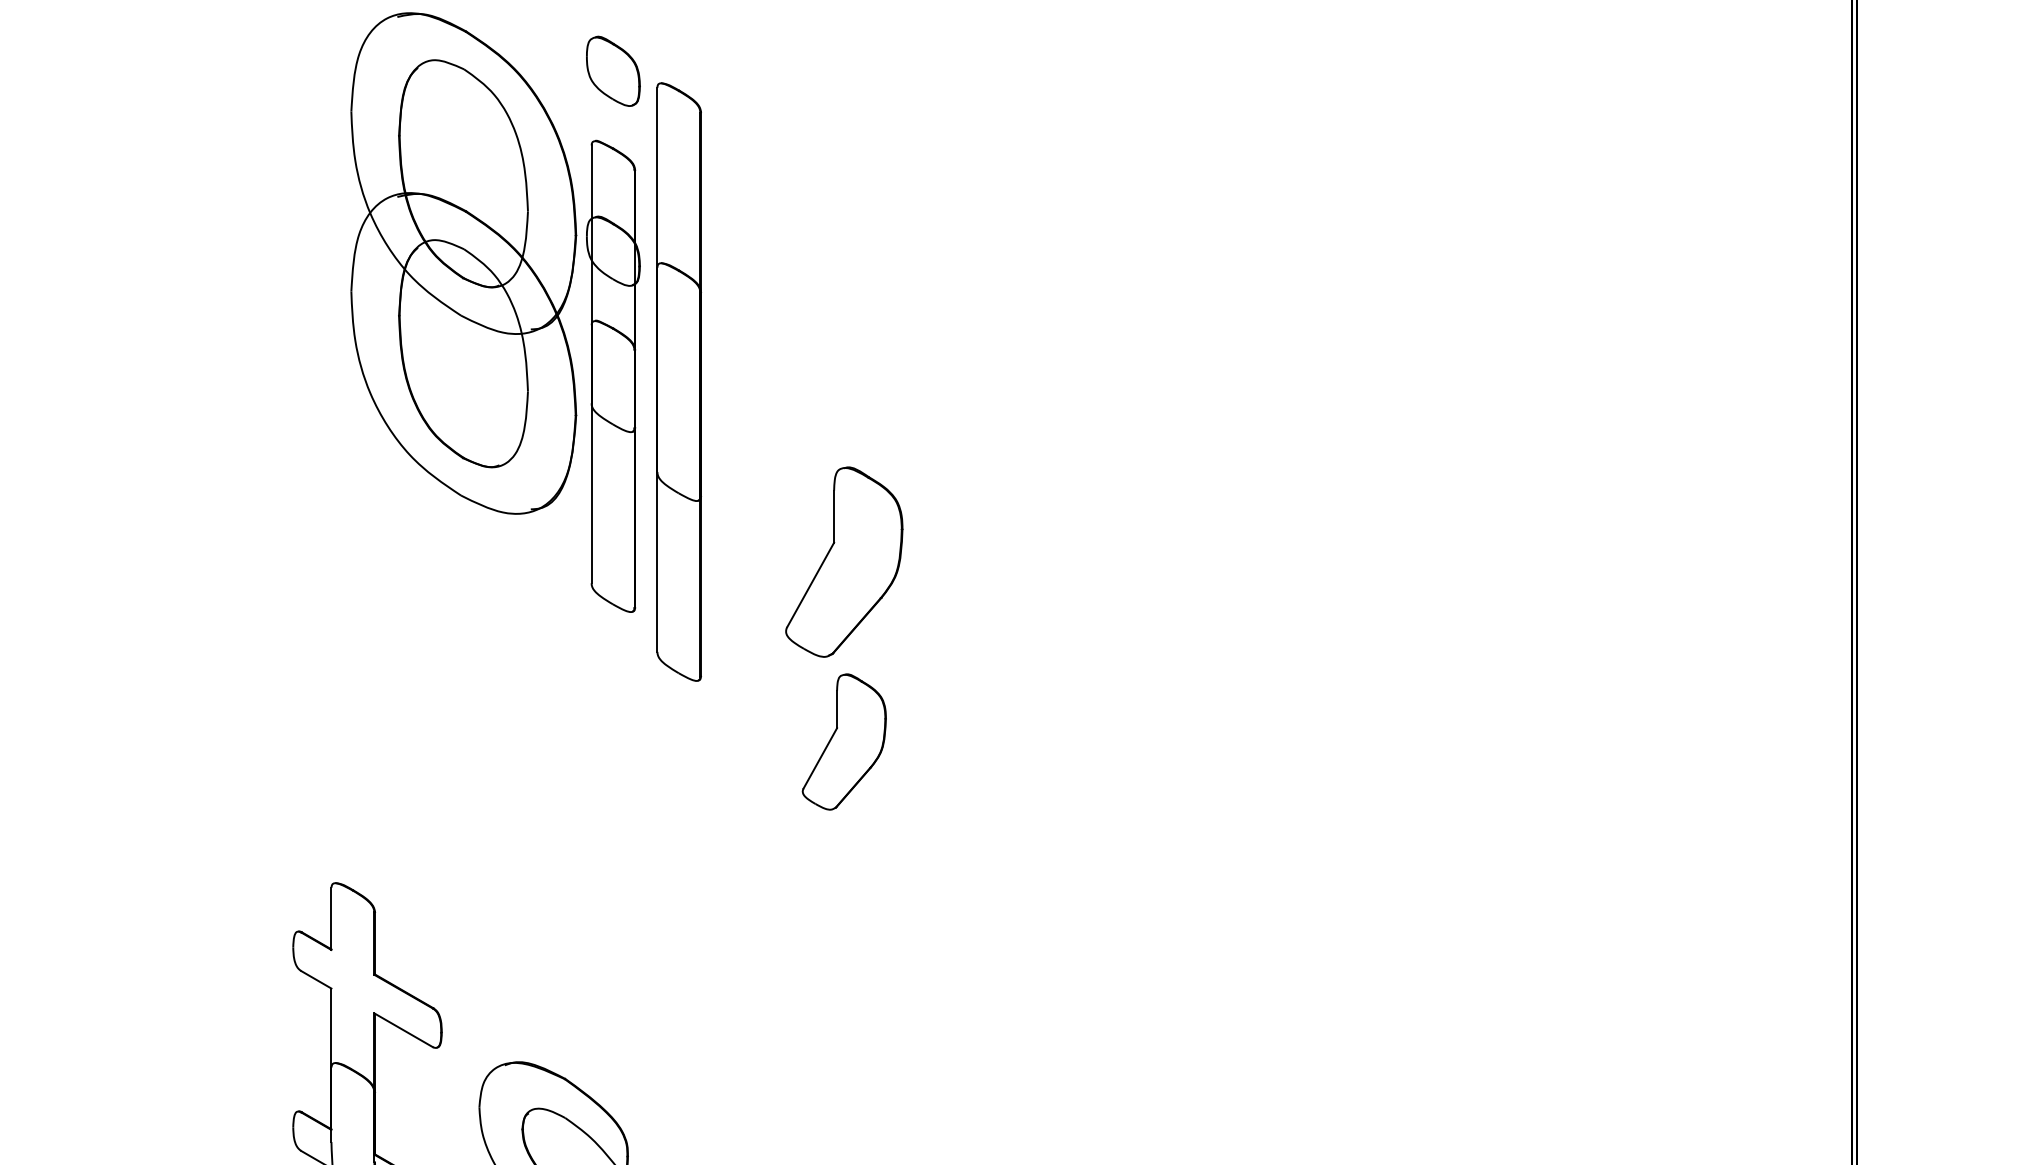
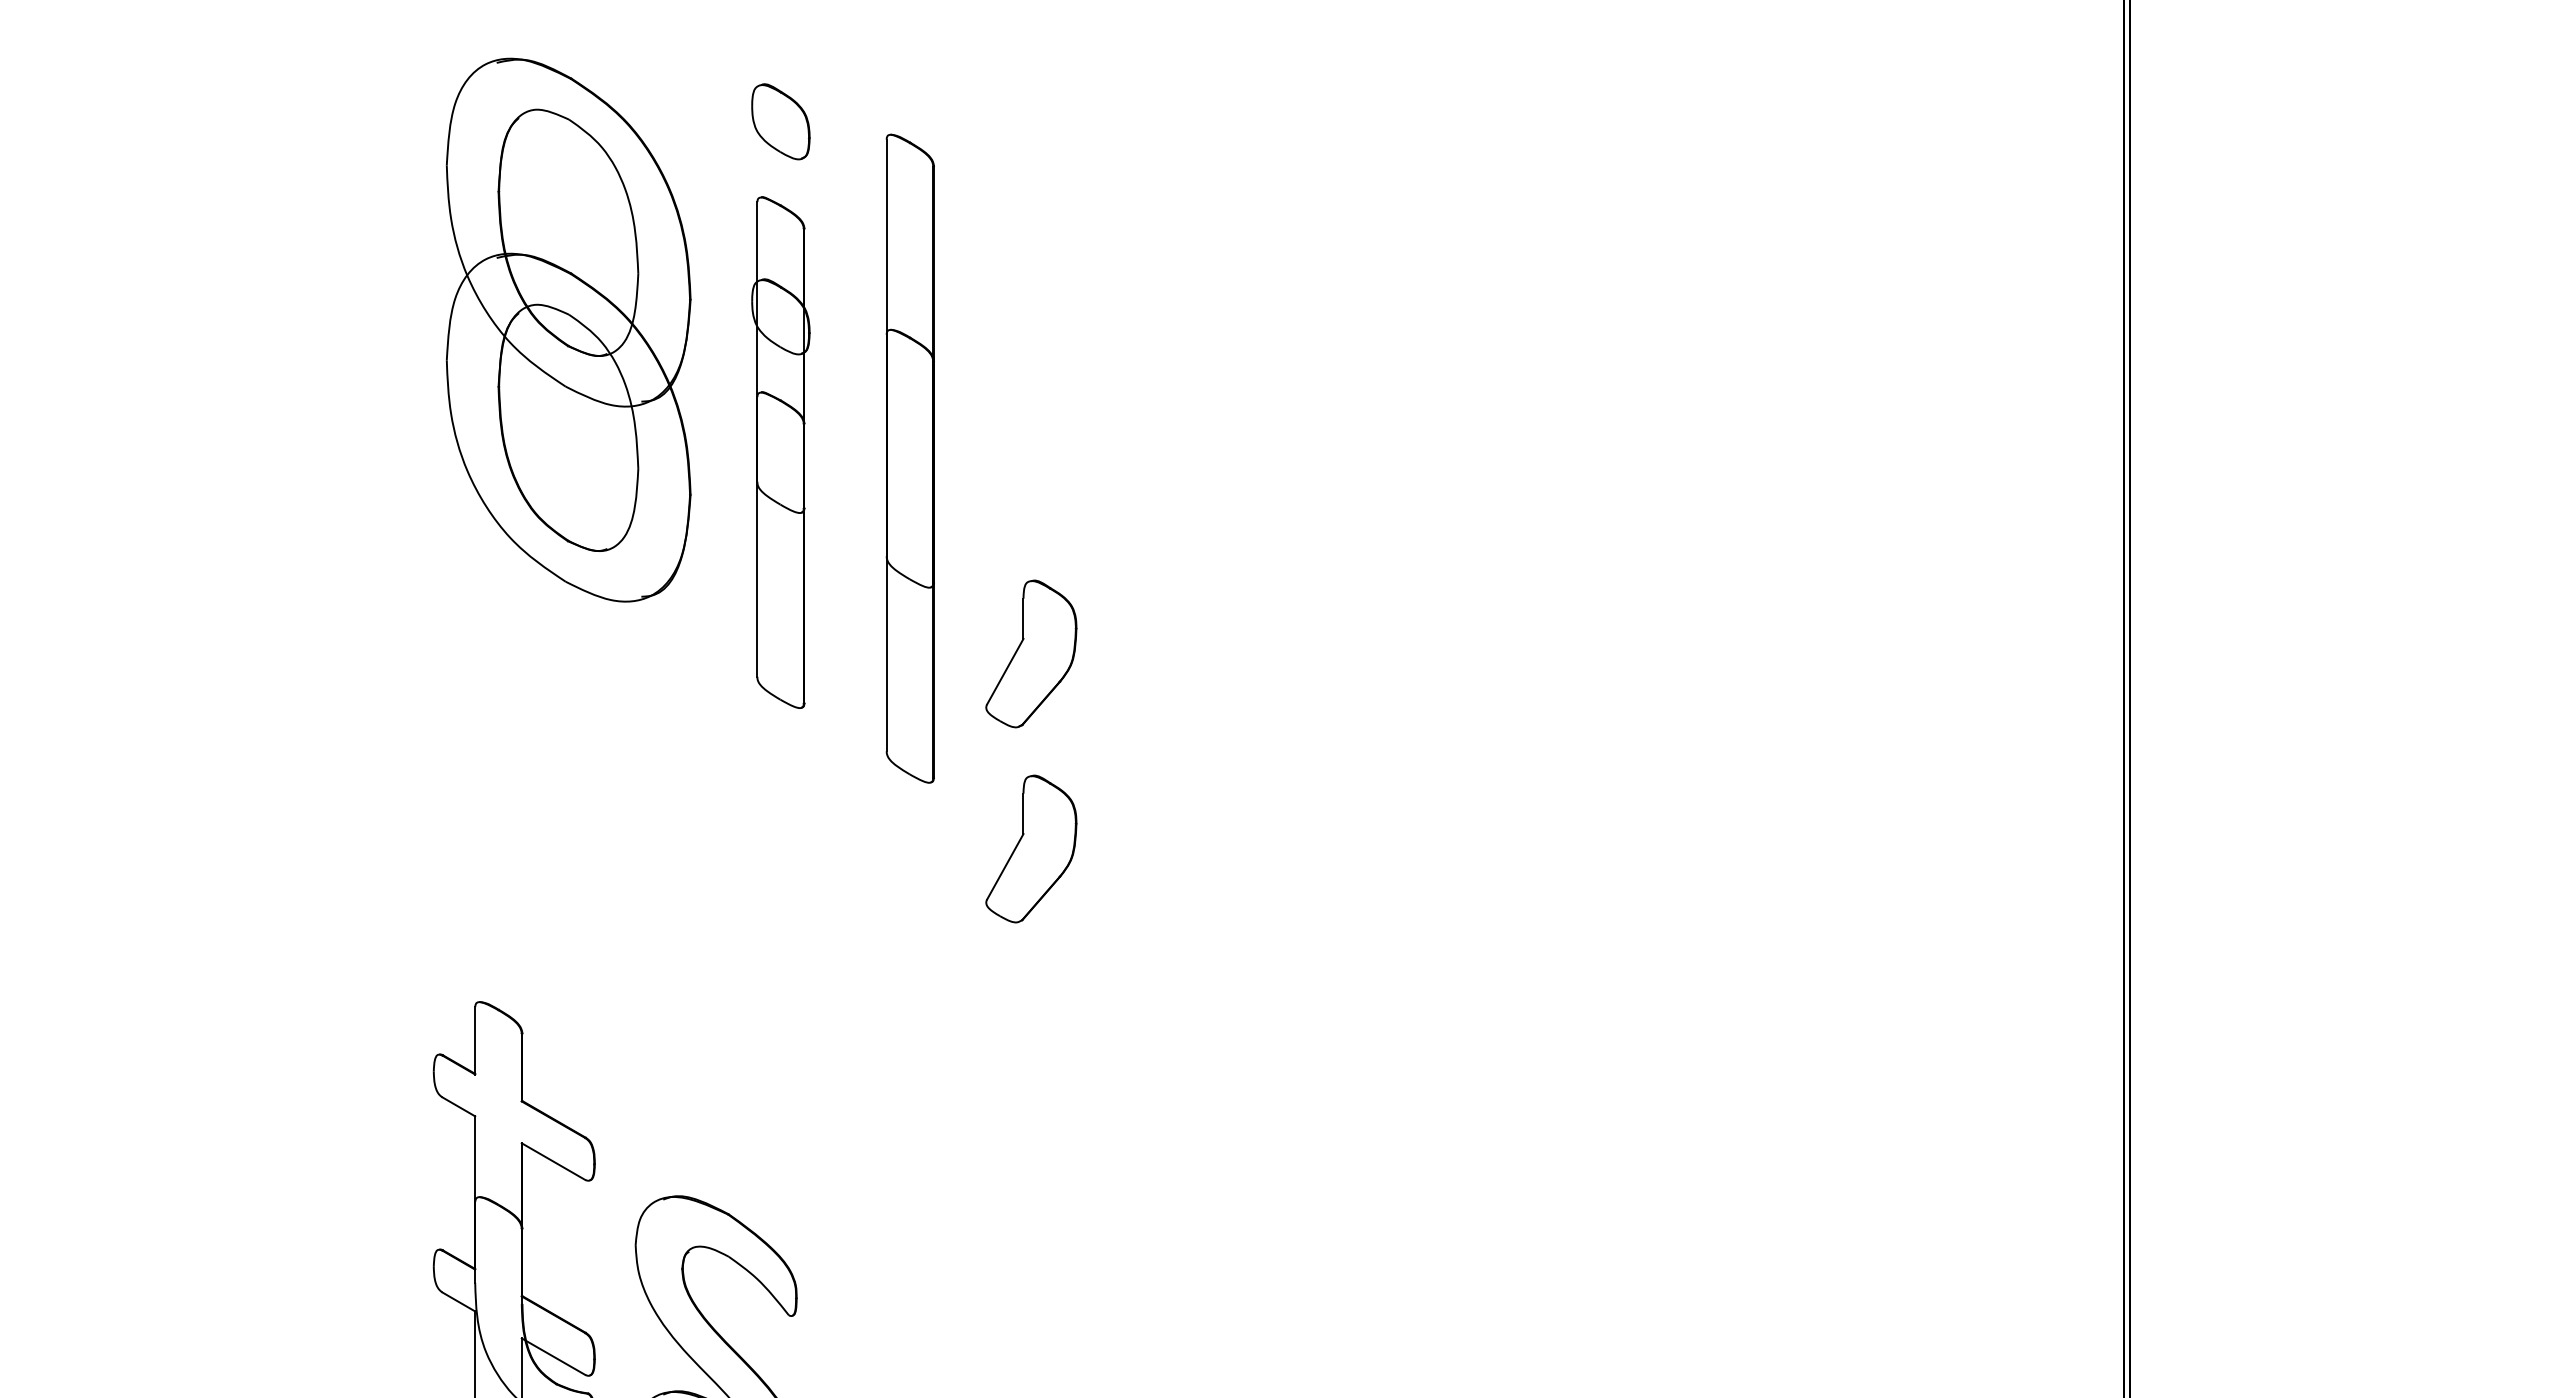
part: (463, 262) -> (568, 329), moved
part: (678, 381) -> (909, 458), moved
part: (844, 561) -> (1031, 653), size x0.71

